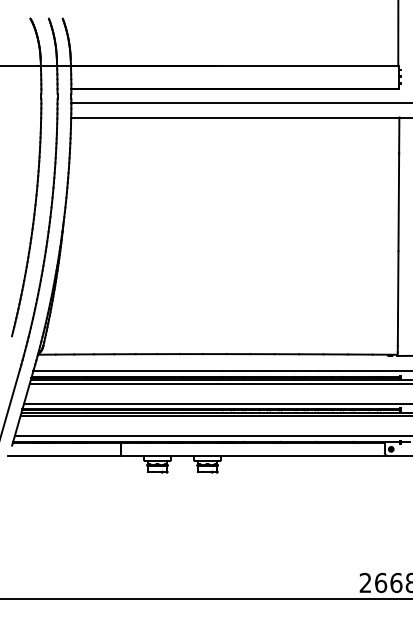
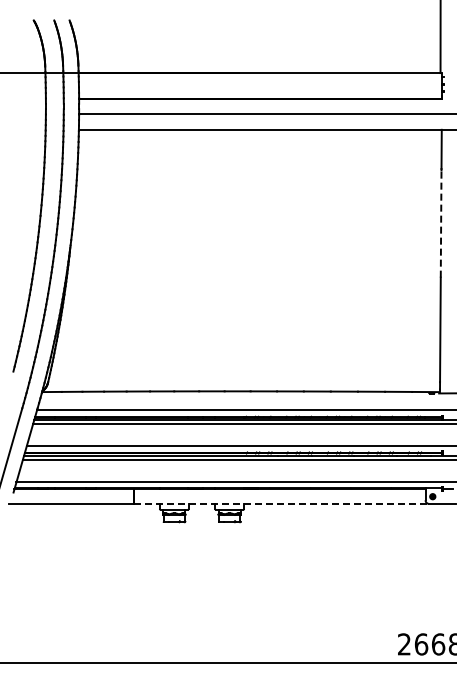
line: (399, 203) -> (441, 224), solid -> dashed
line: (255, 455) -> (282, 503), solid -> dashed

